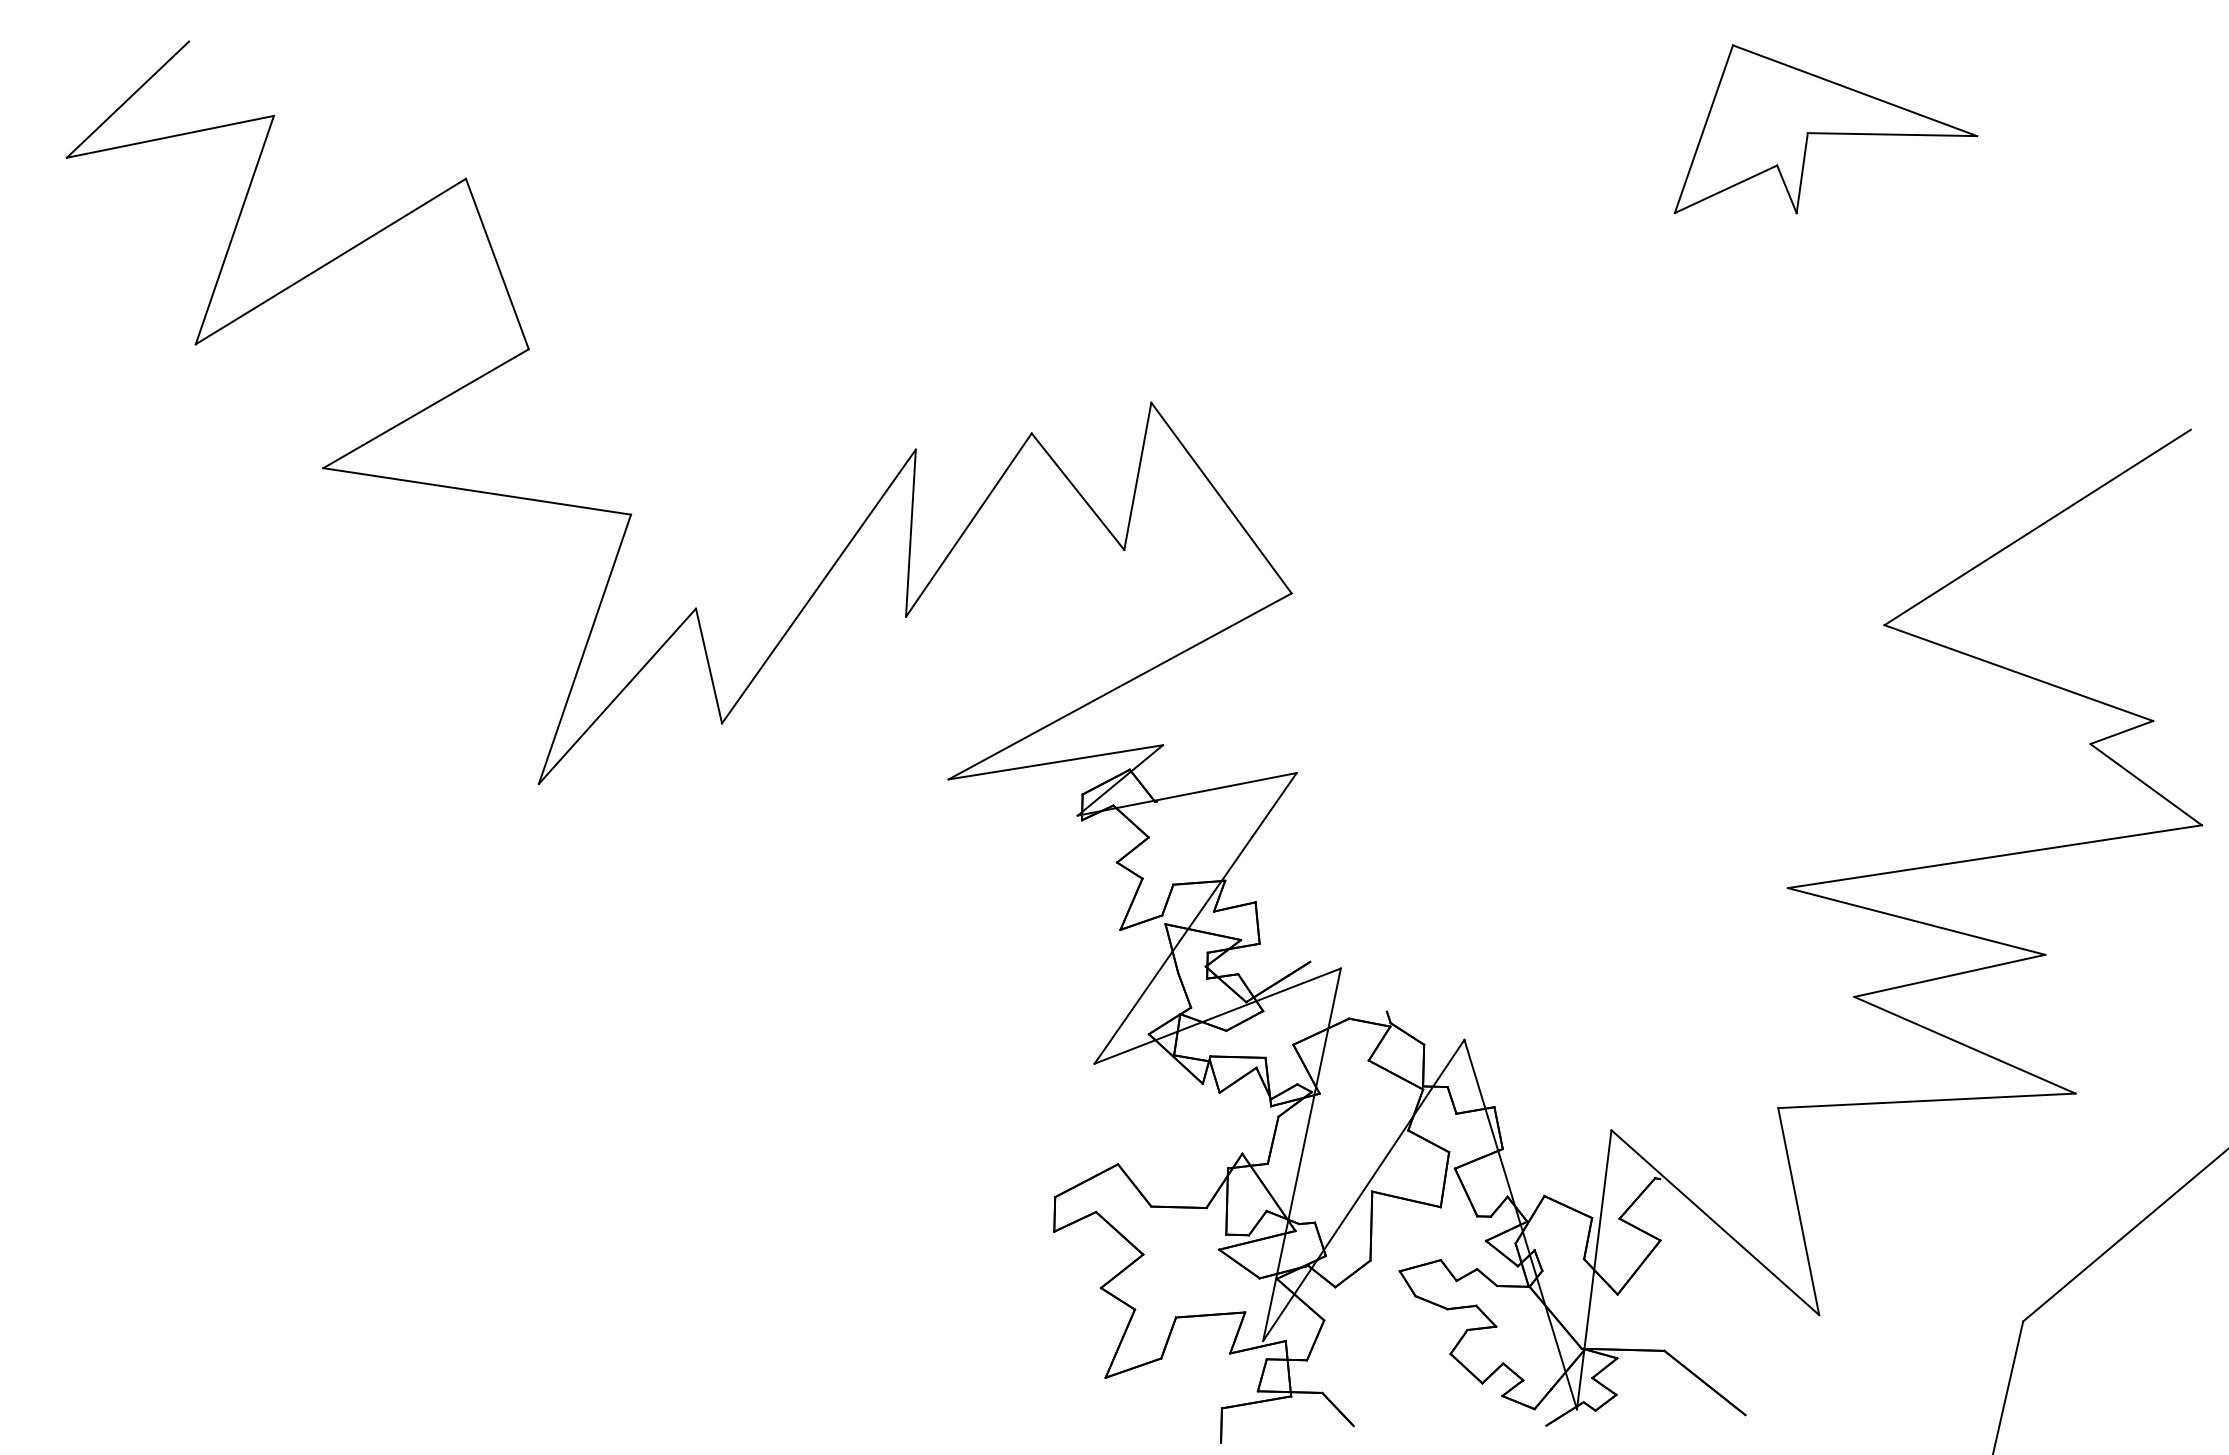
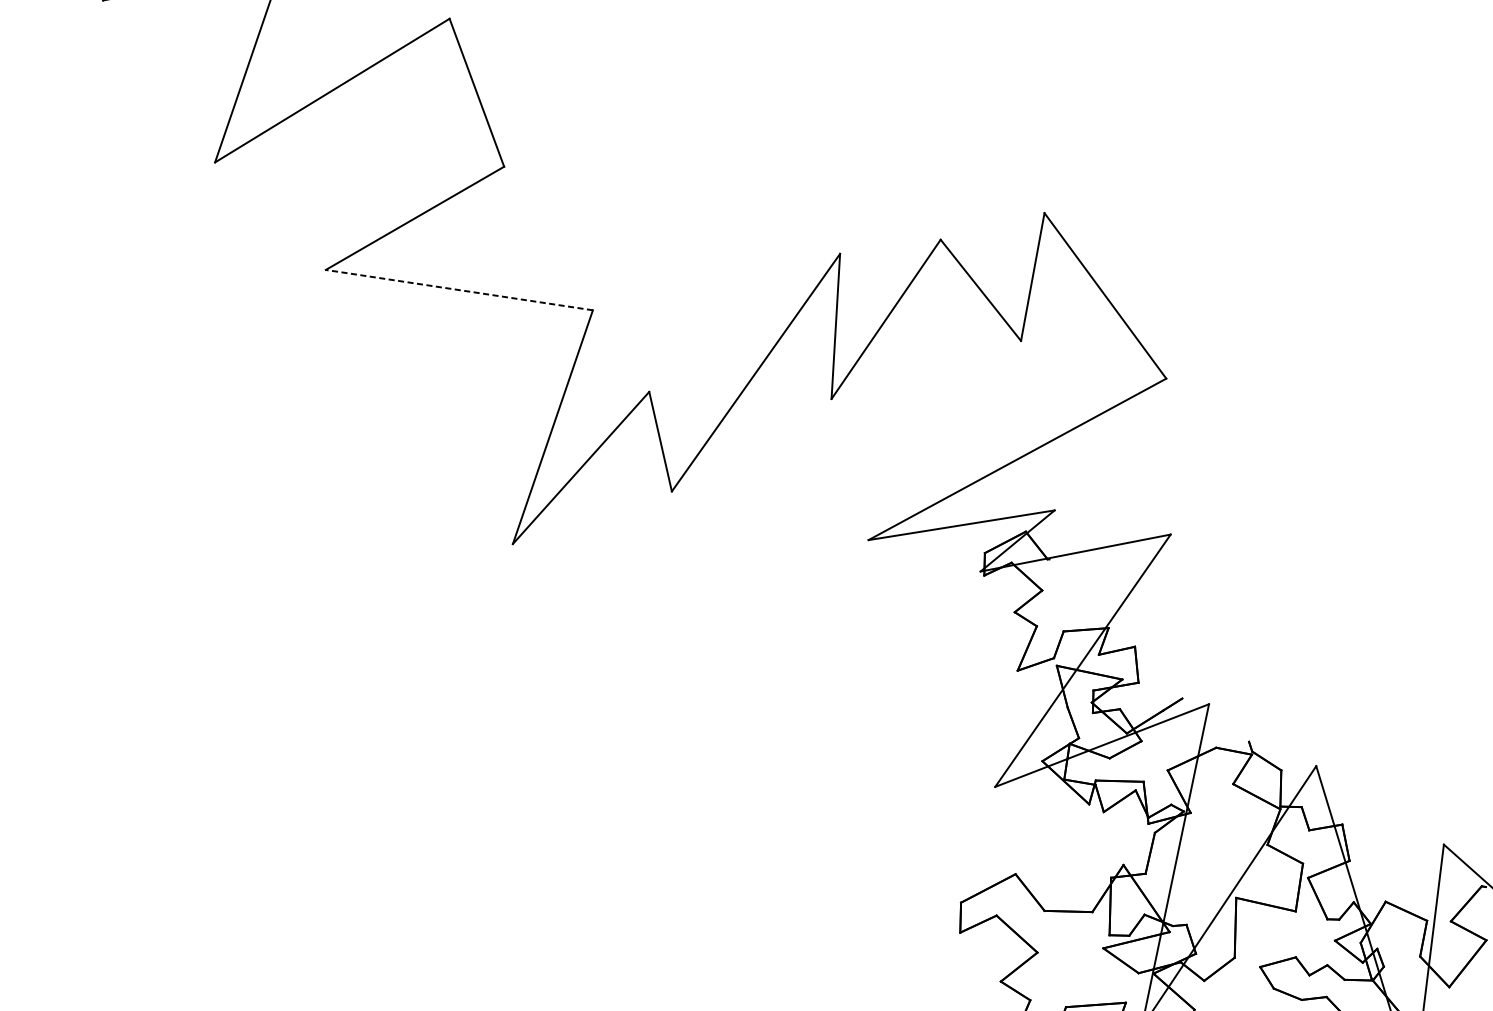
line: (477, 491) -> (459, 290), solid -> dashed

